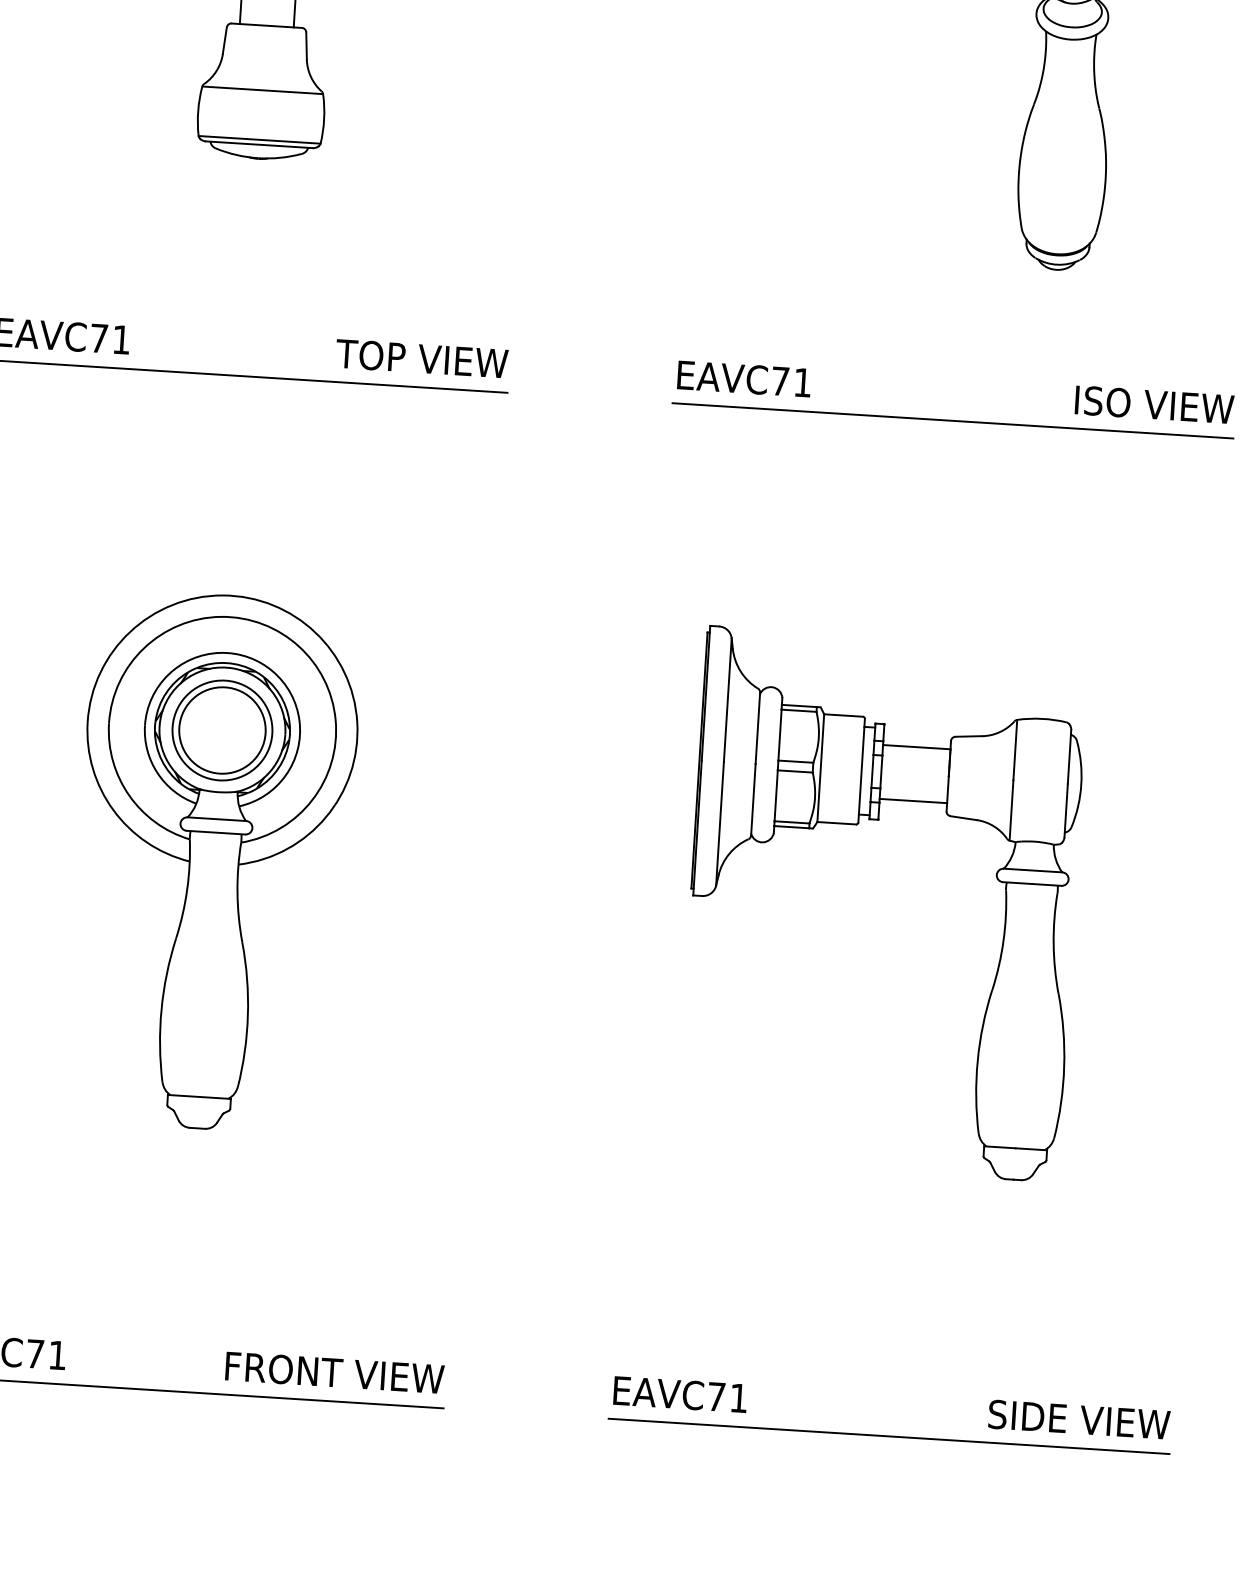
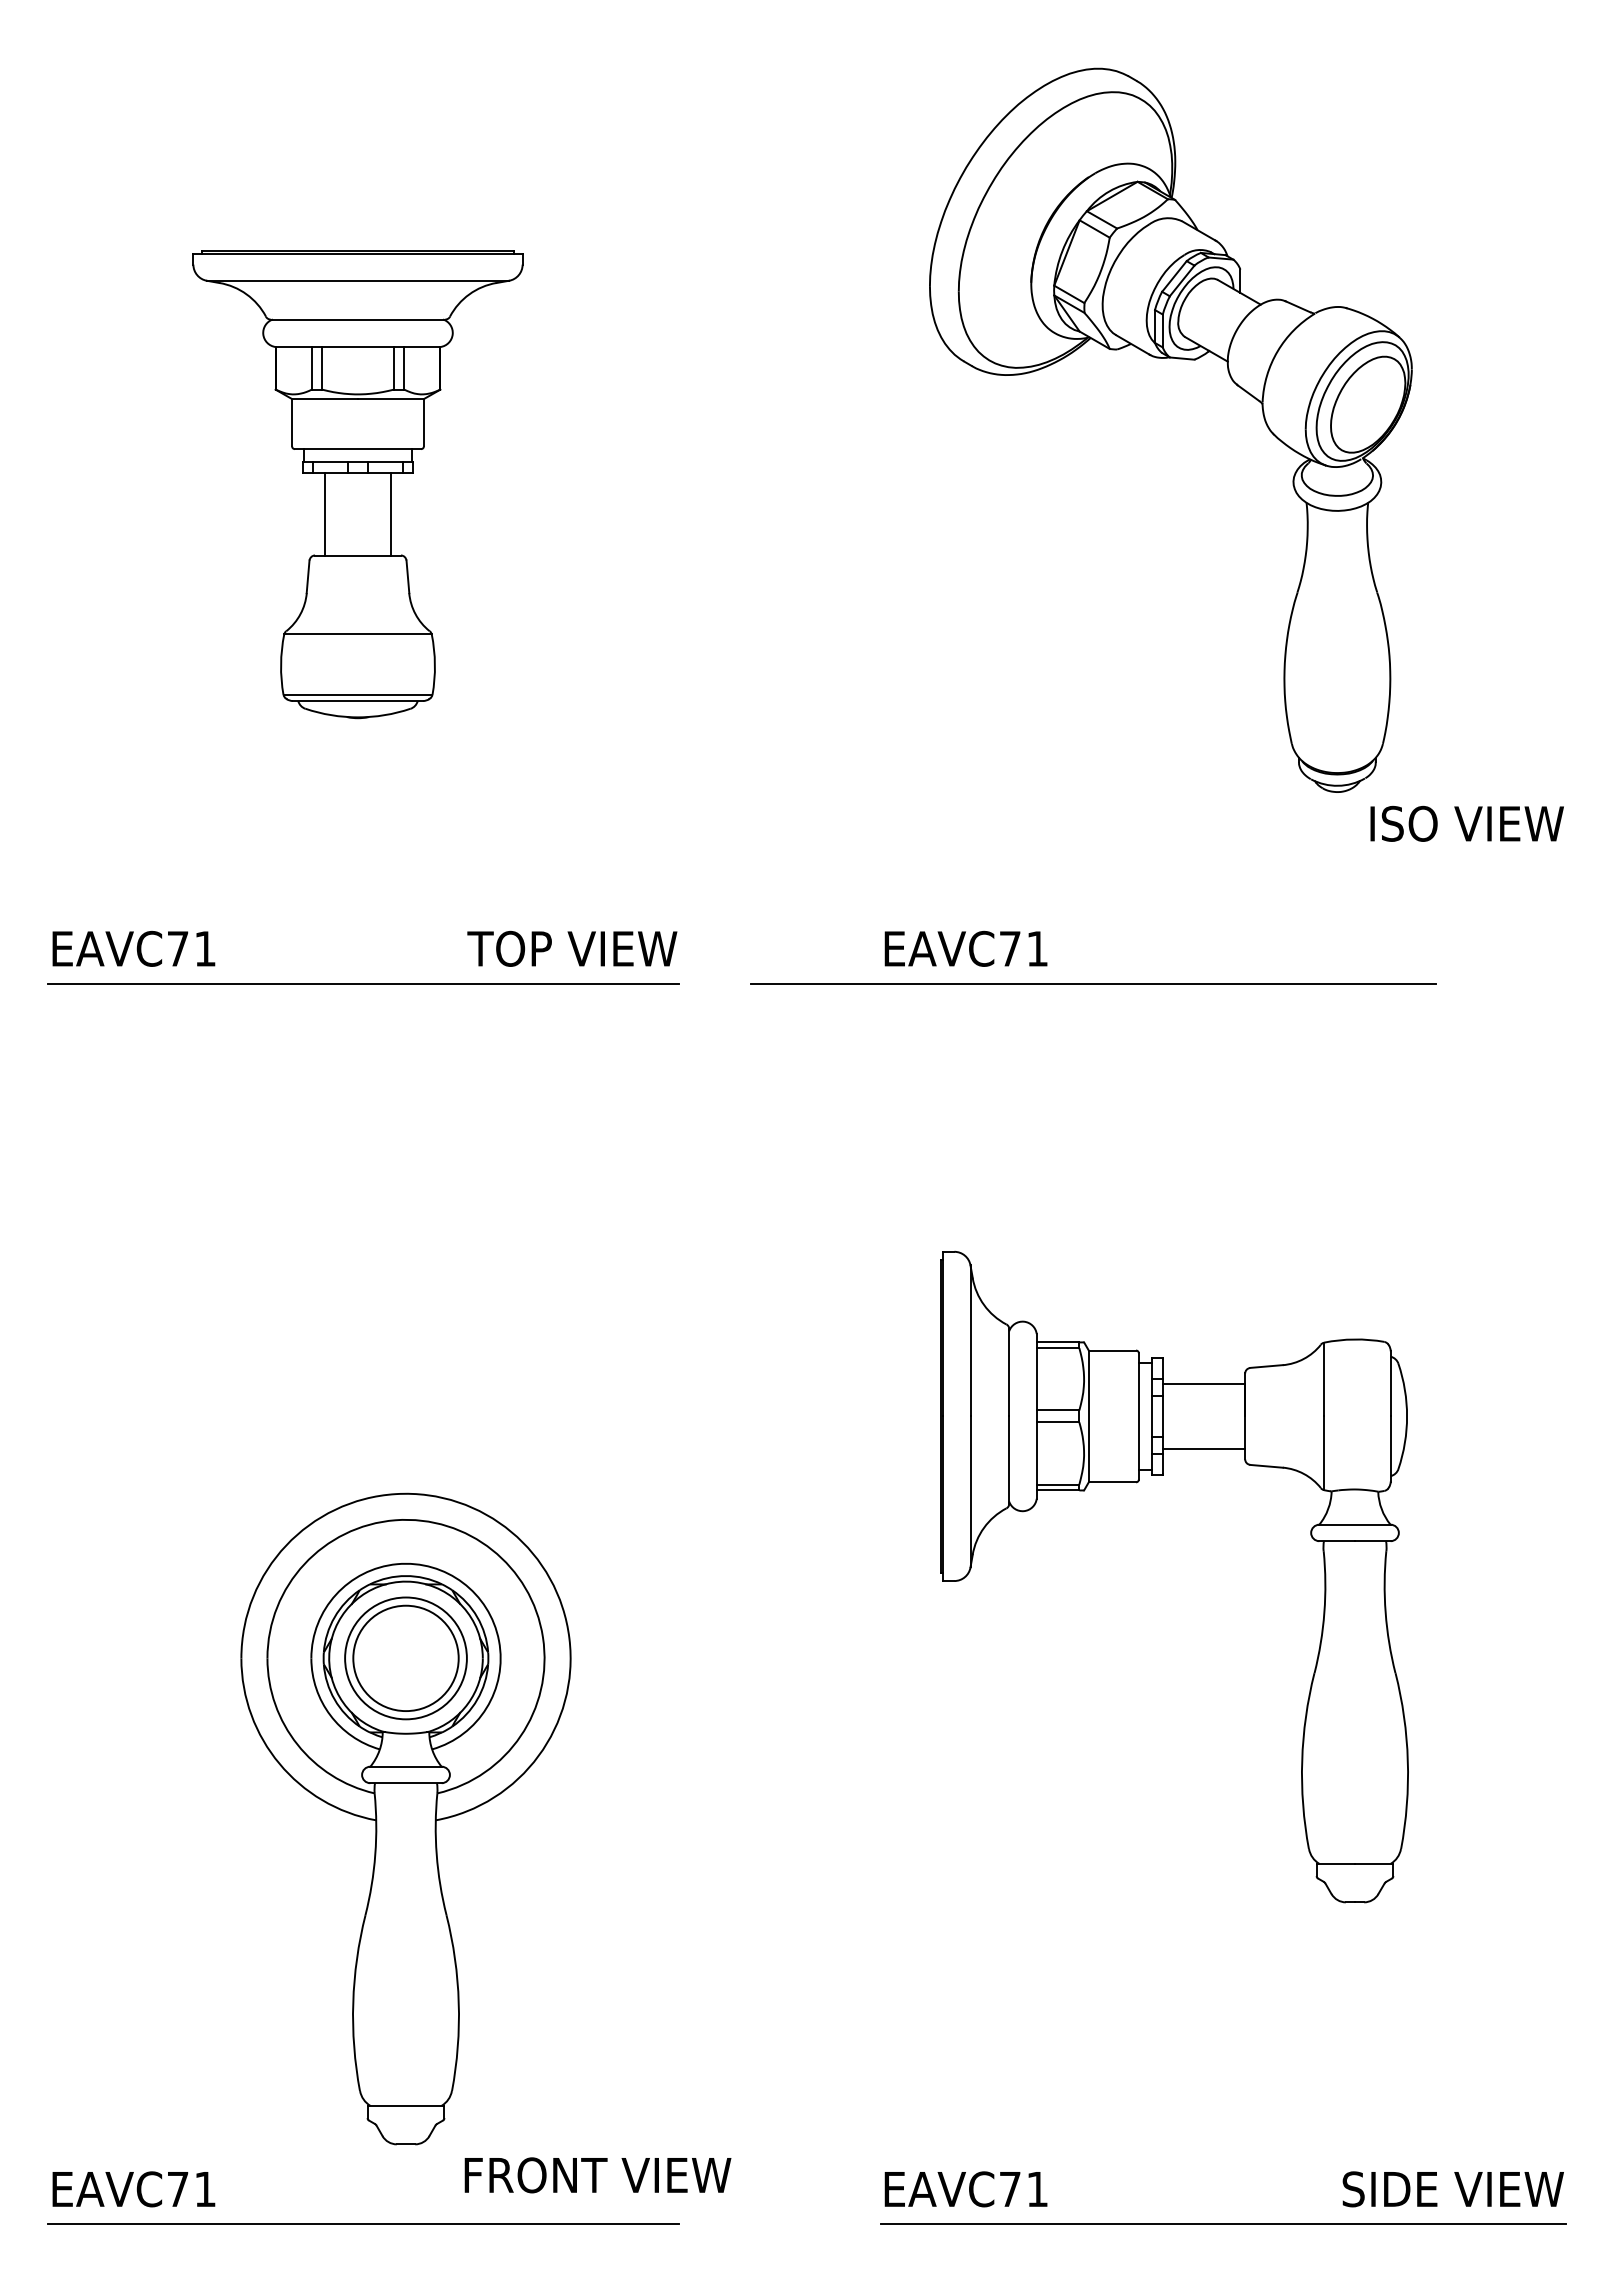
text: (1154, 404) -> (1466, 823), moved
line: (953, 420) -> (1093, 983), moved
part: (213, 861) -> (405, 1818), moved
text: (334, 1372) -> (597, 2175), moved

